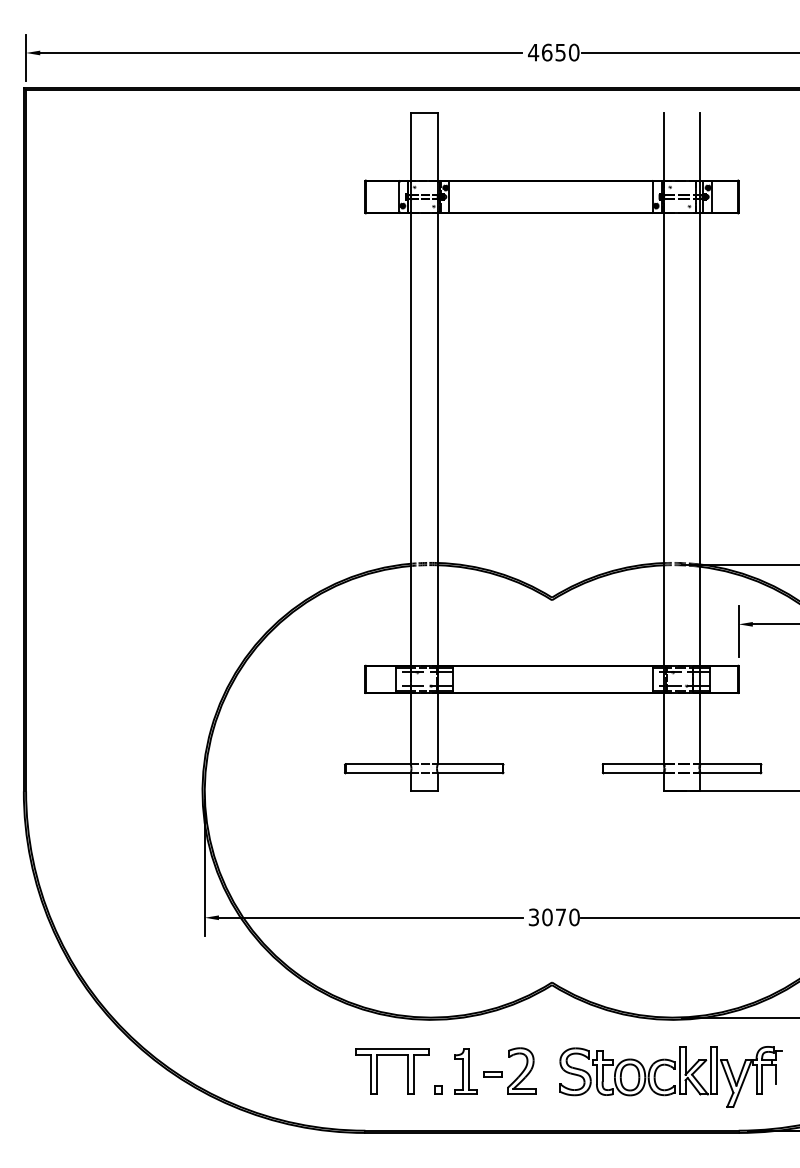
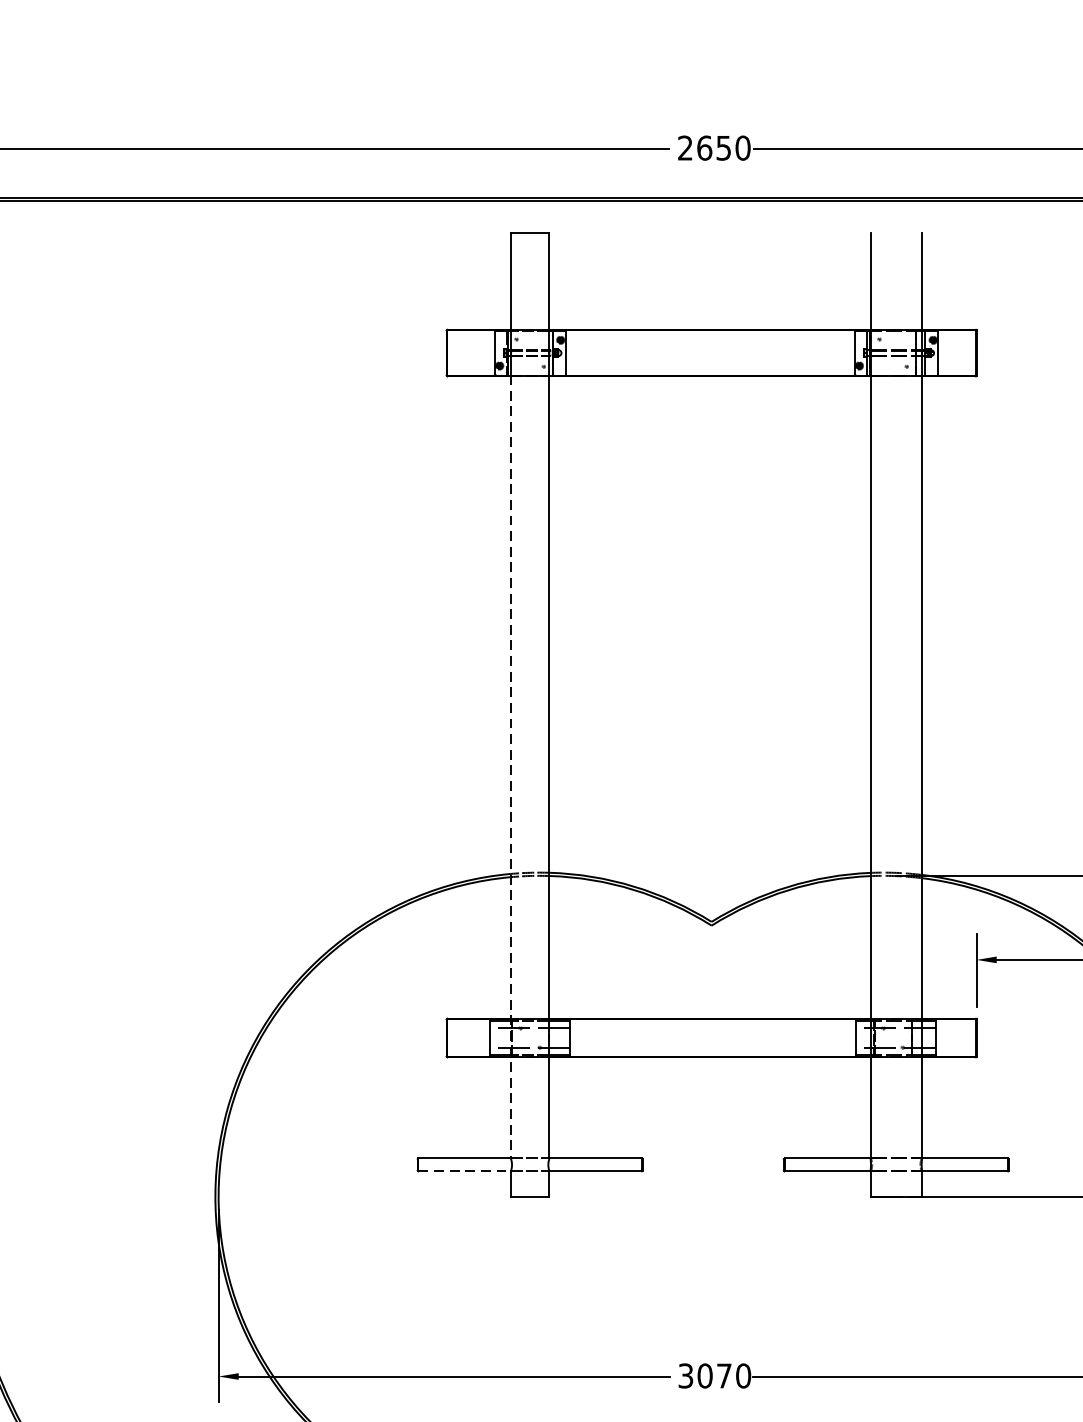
text: (533, 52) -> (685, 147), 4650 -> 2650
line: (410, 488) -> (510, 767), solid -> dashed
line: (378, 773) -> (465, 1171), solid -> dashed

